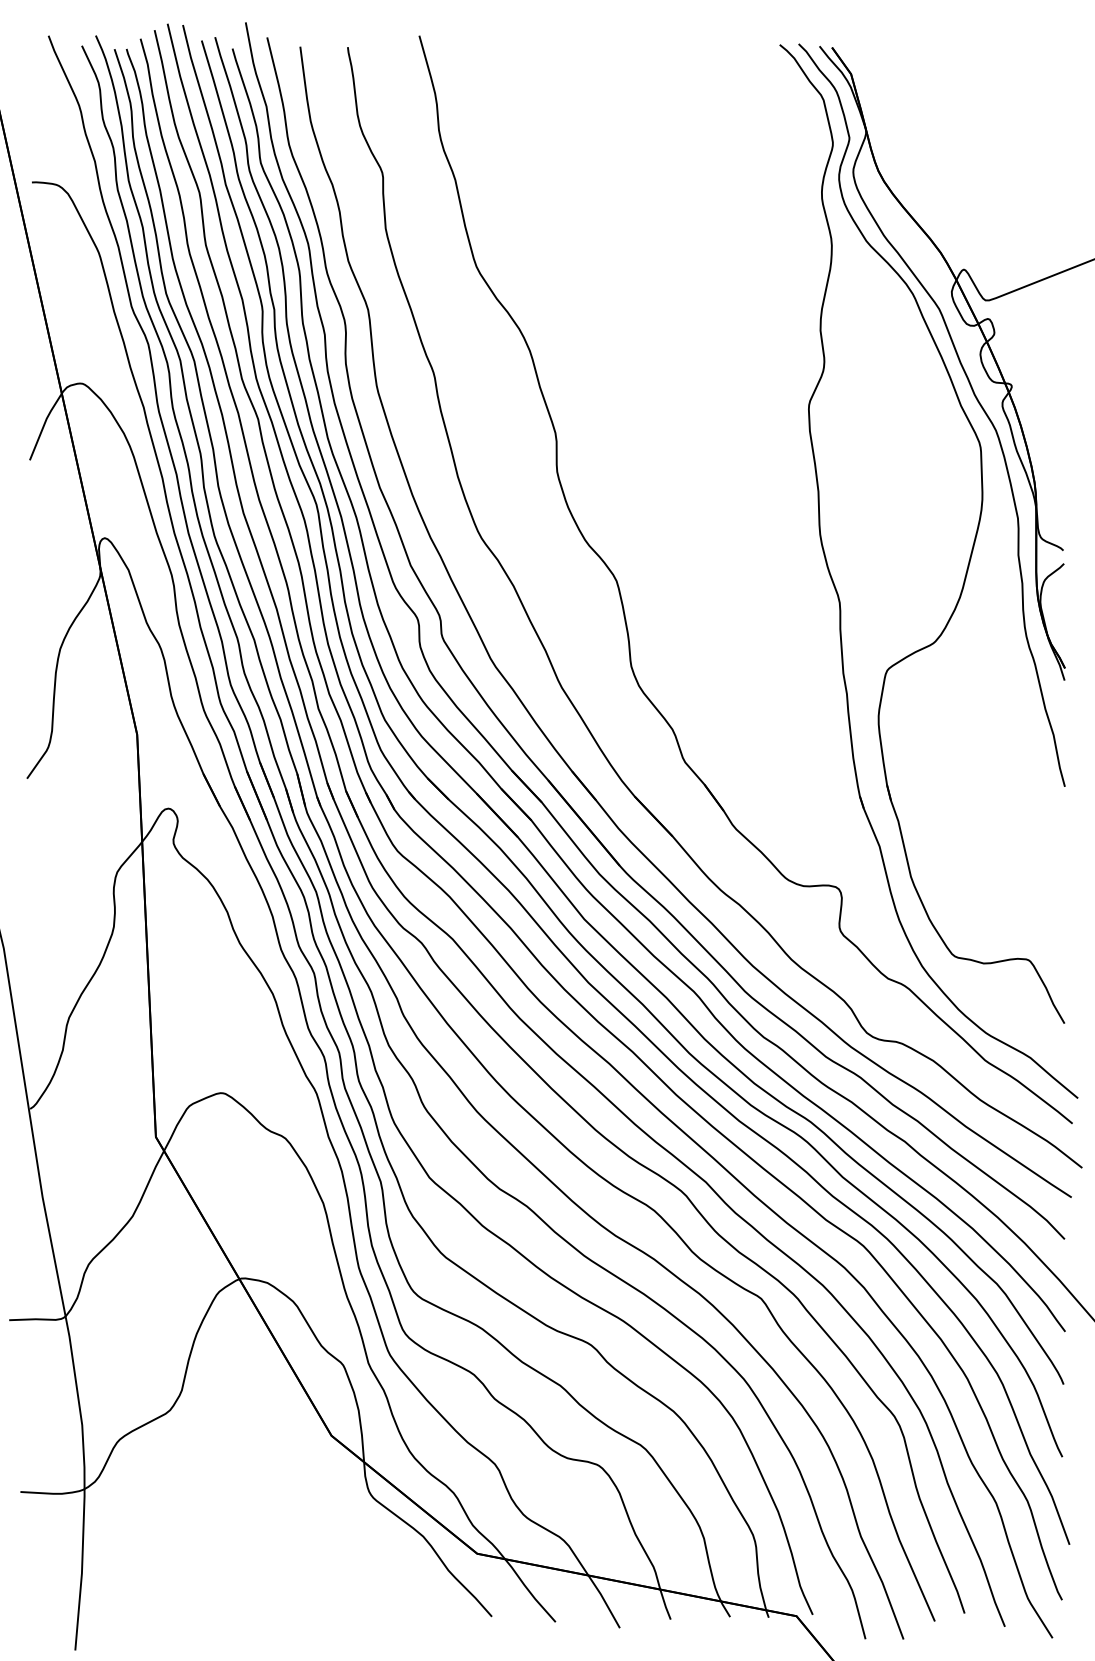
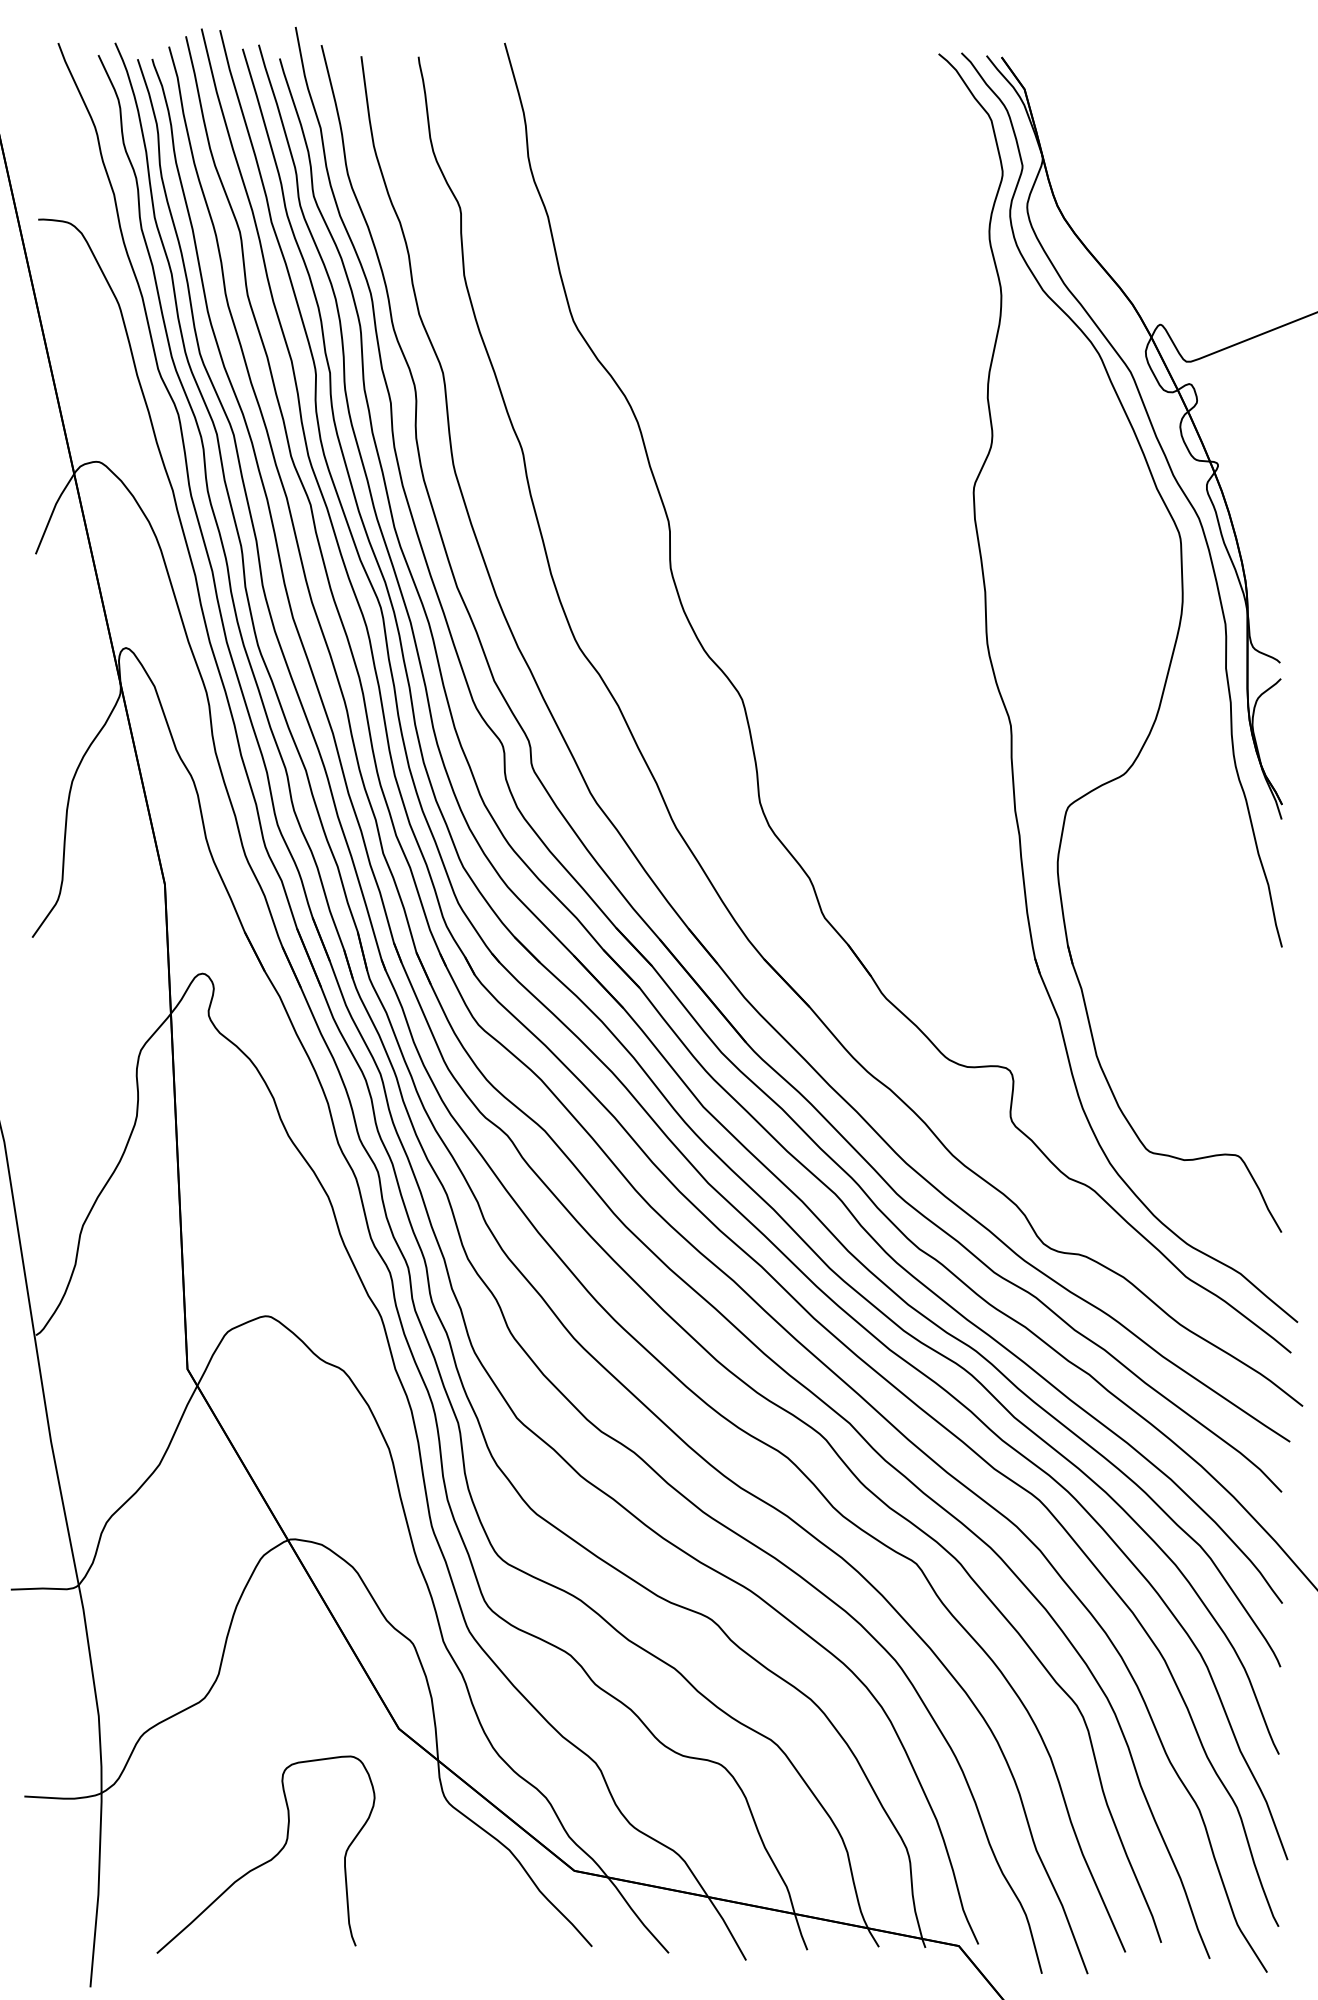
curve: (223, 1544) -> (268, 1859), added

